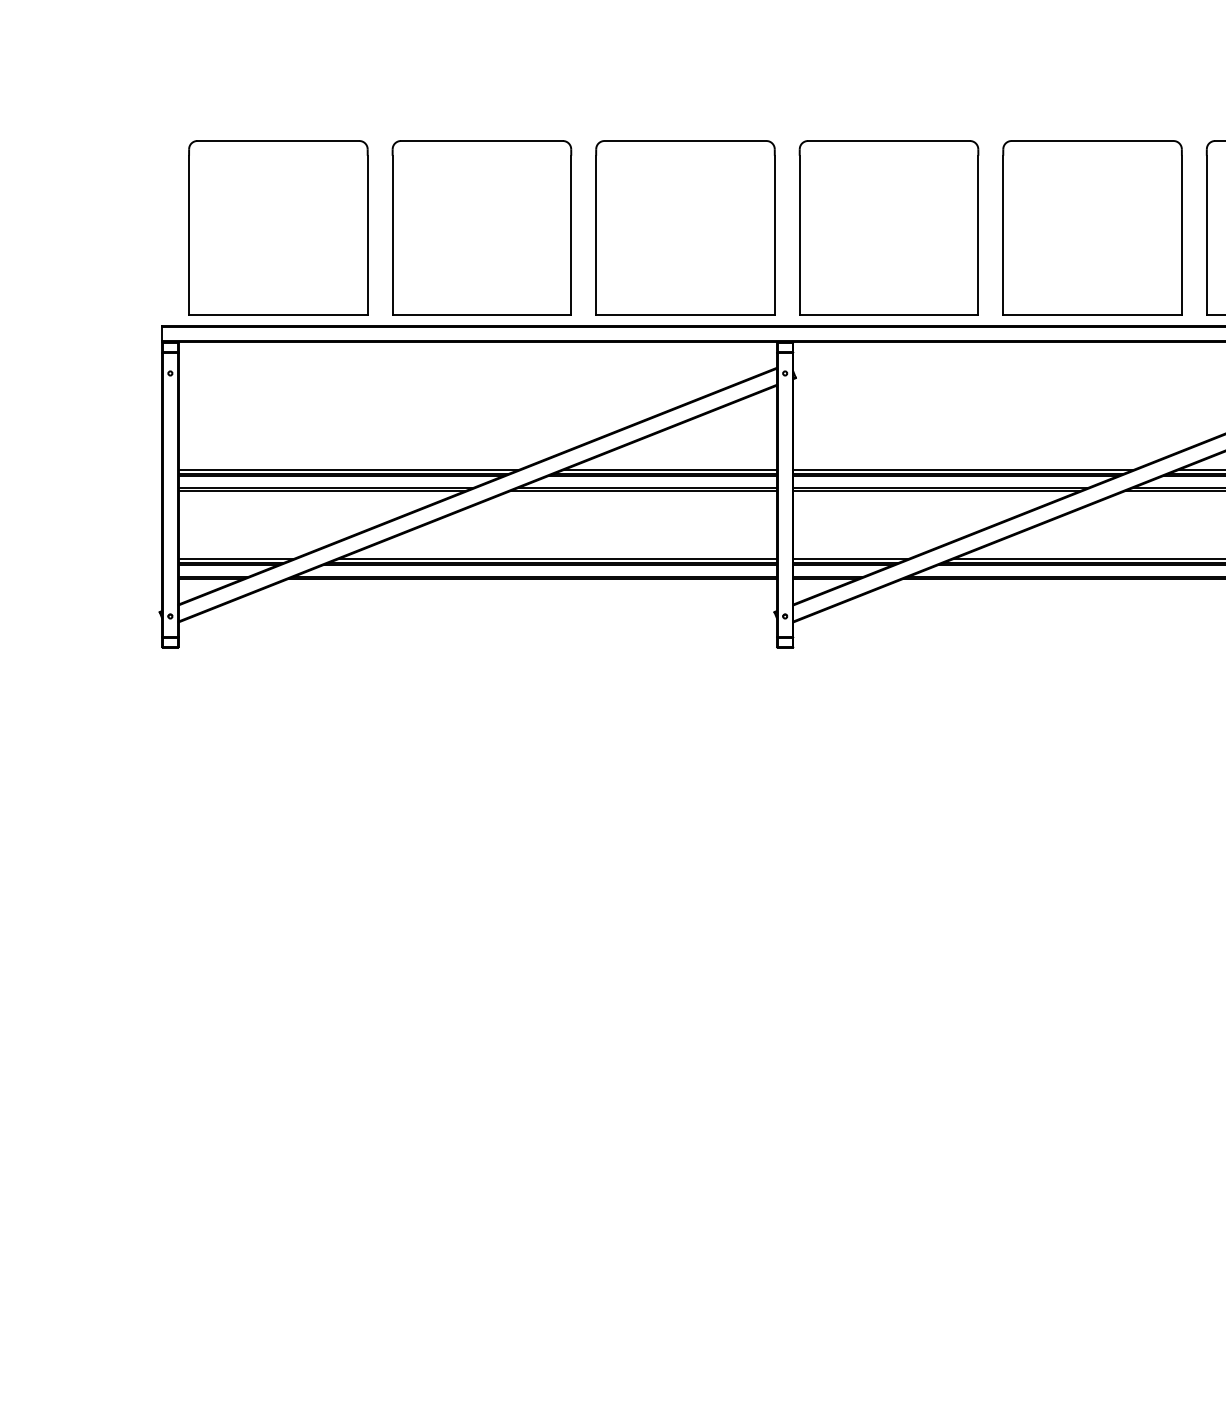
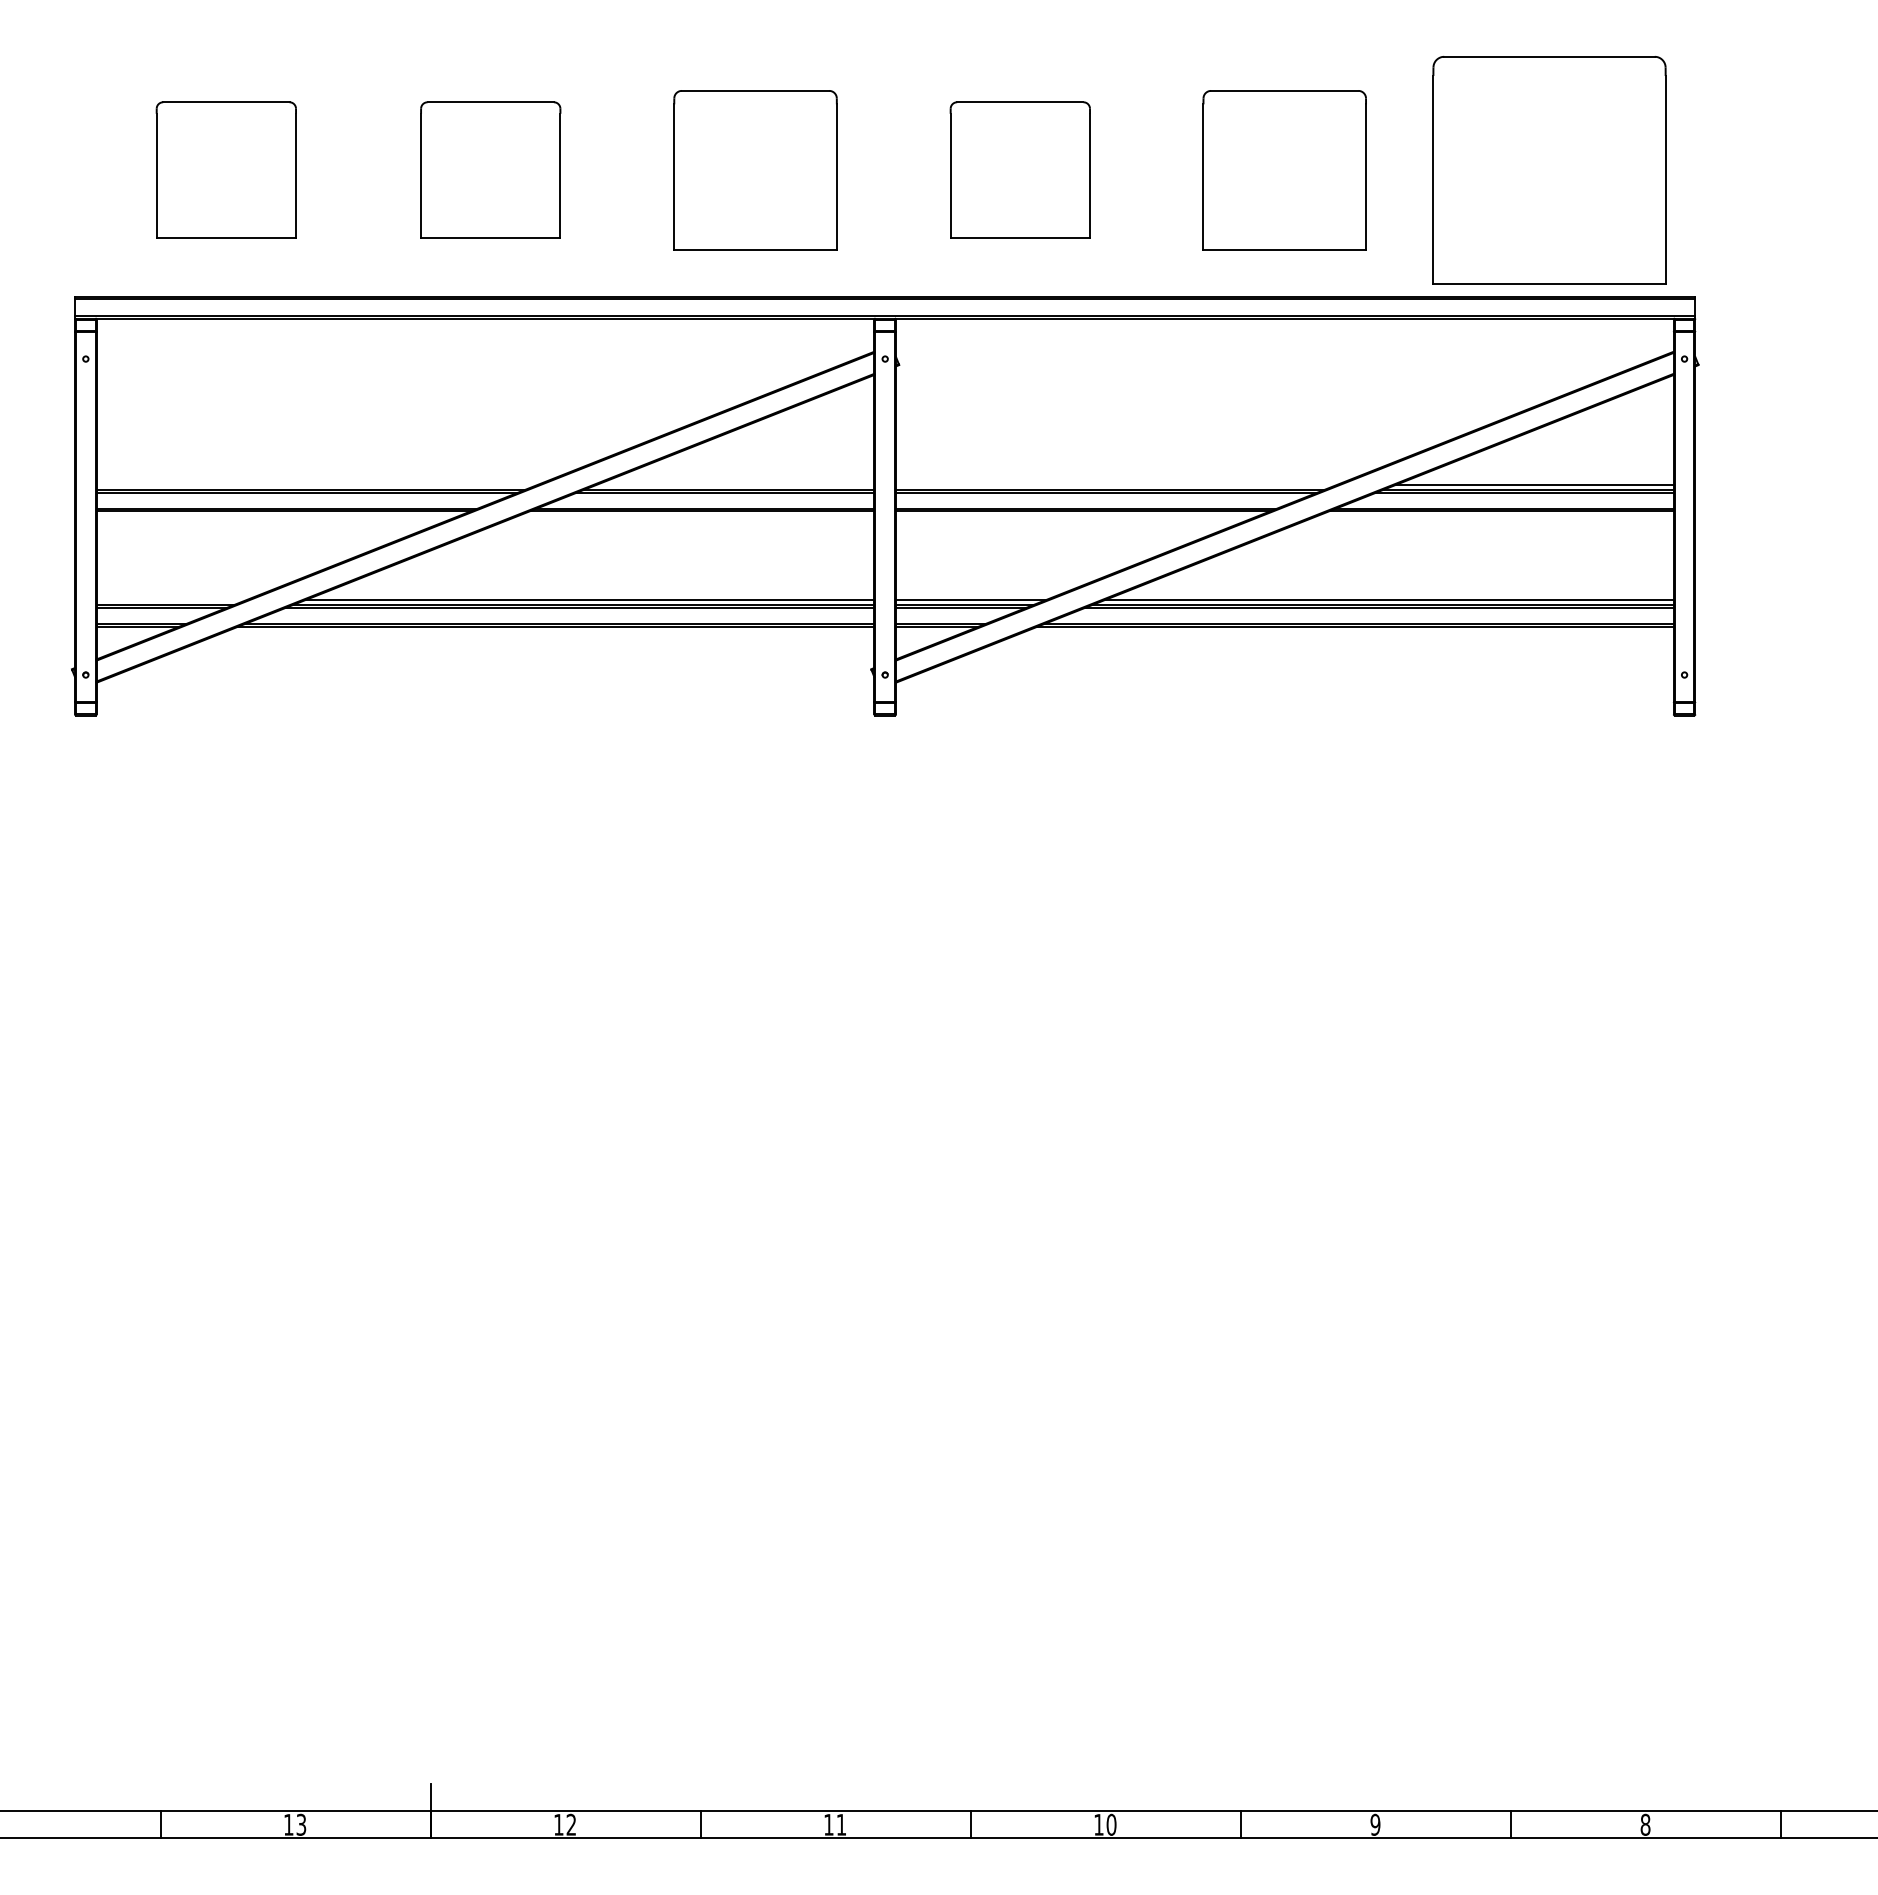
part: (278, 228) -> (226, 170), size x0.6
part: (481, 228) -> (490, 170), size x0.6
part: (685, 228) -> (755, 170), size x0.7
part: (889, 228) -> (1020, 170), size x0.6
part: (1092, 228) -> (1284, 170), size x0.7
line: (347, 469) -> (316, 484), removed
line: (670, 469) -> (735, 484), removed
line: (963, 469) -> (1116, 484), removed
line: (236, 559) -> (171, 600), removed

